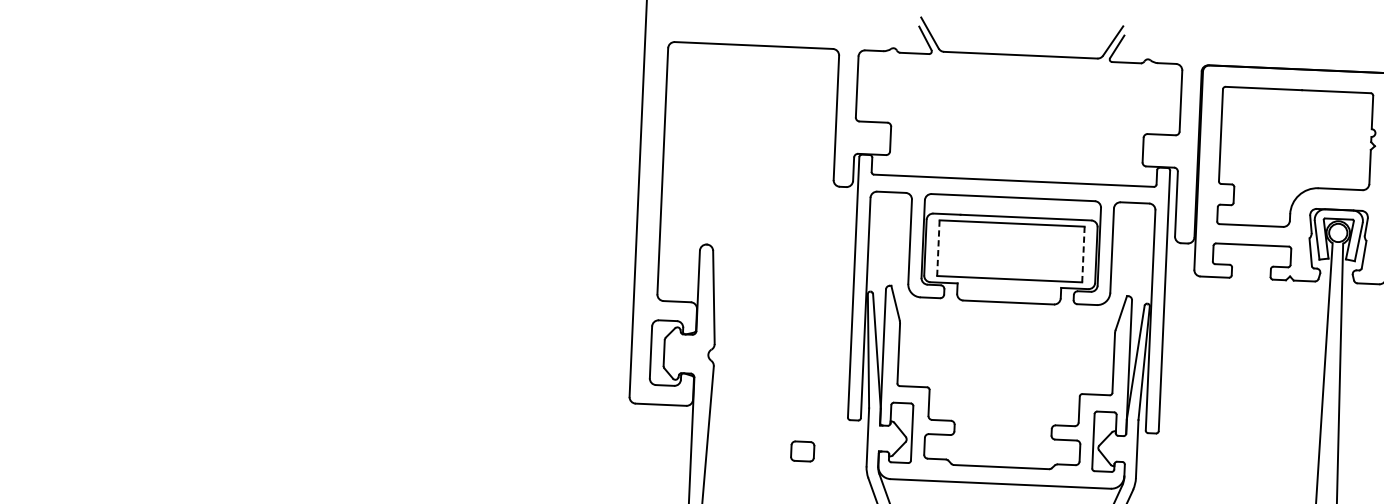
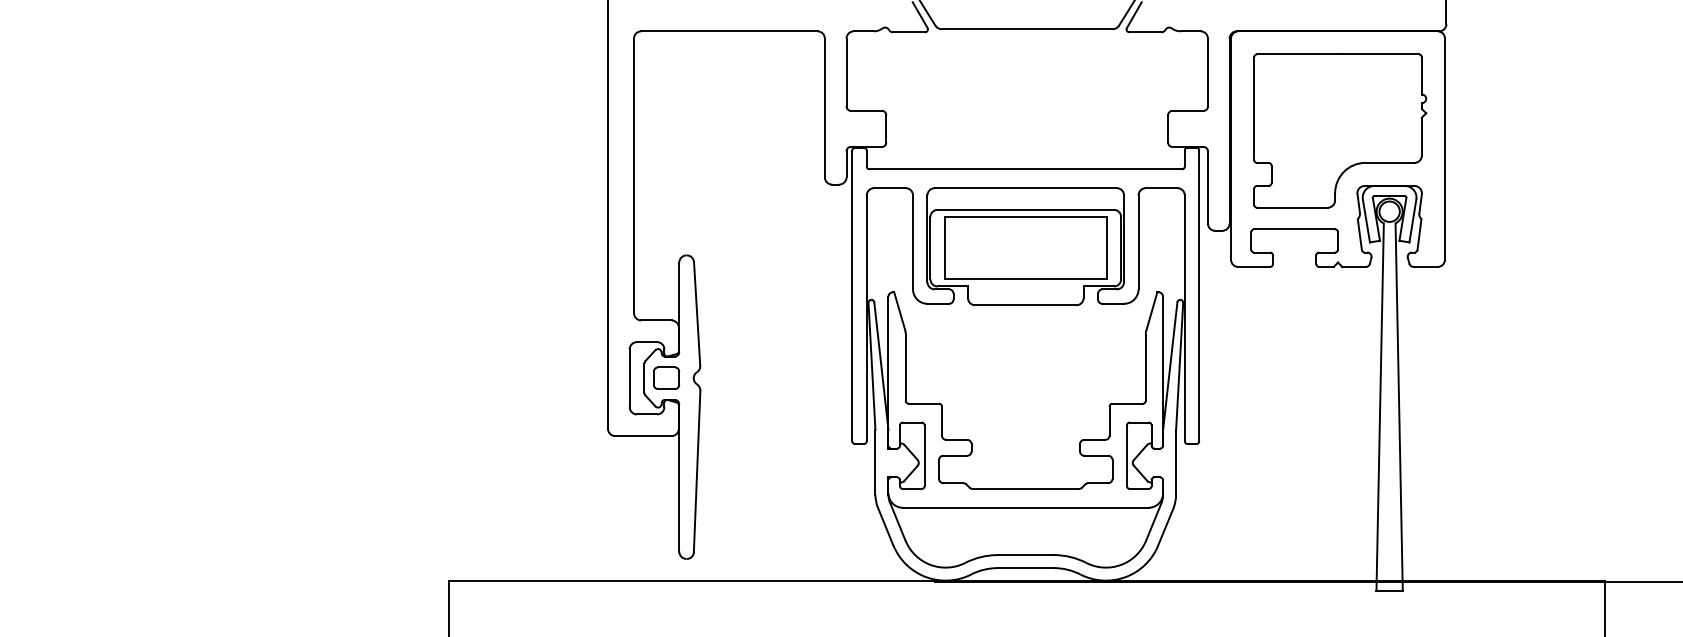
line: (938, 247) -> (944, 247), dashed -> solid
line: (1083, 254) -> (1106, 248), dashed -> solid
part: (802, 450) -> (666, 377), moved

